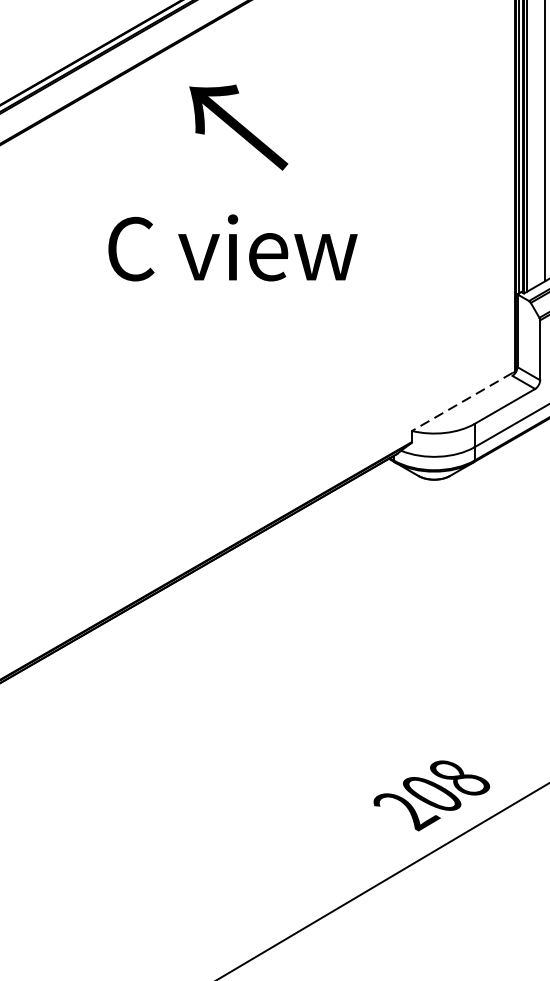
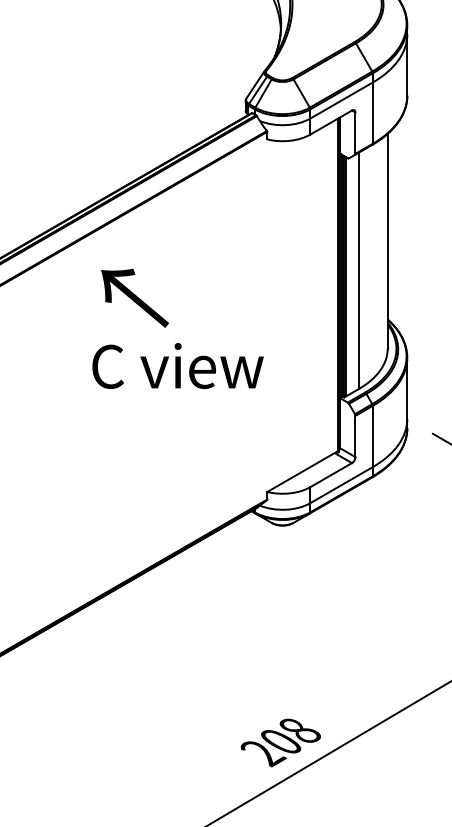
text: (239, 126) -> (135, 297), moved
text: (232, 247) -> (177, 365), moved
line: (461, 402) -> (301, 472), dashed -> solid

